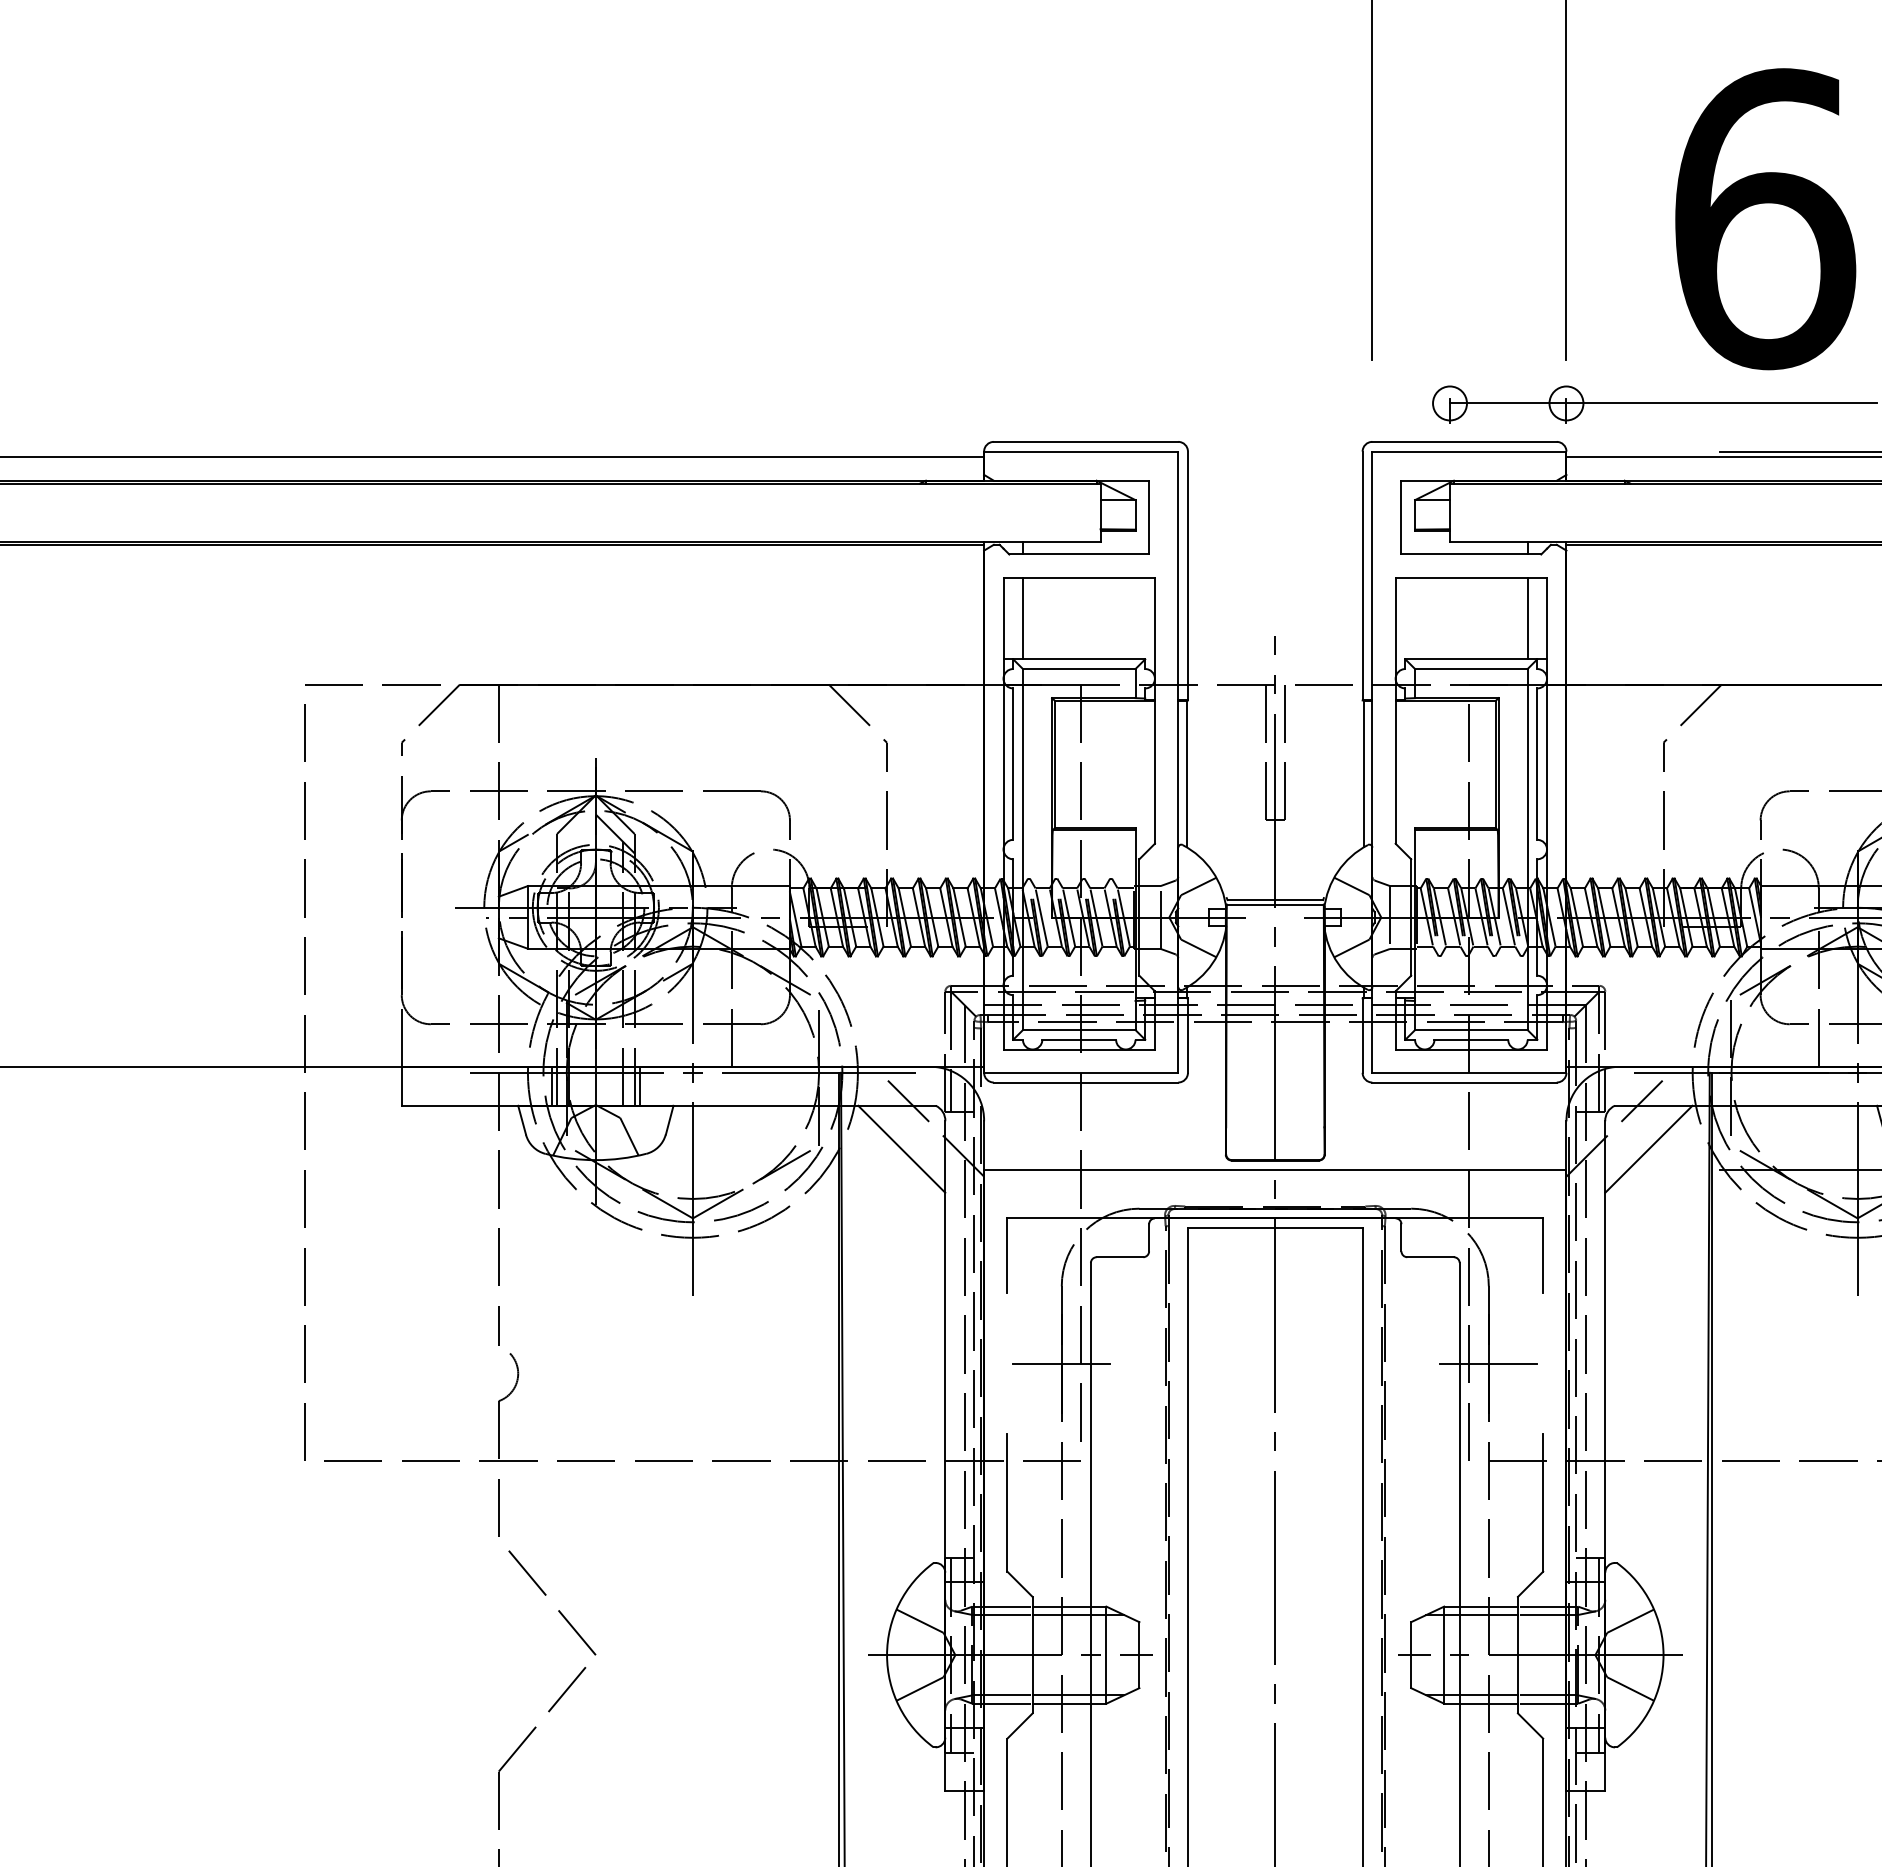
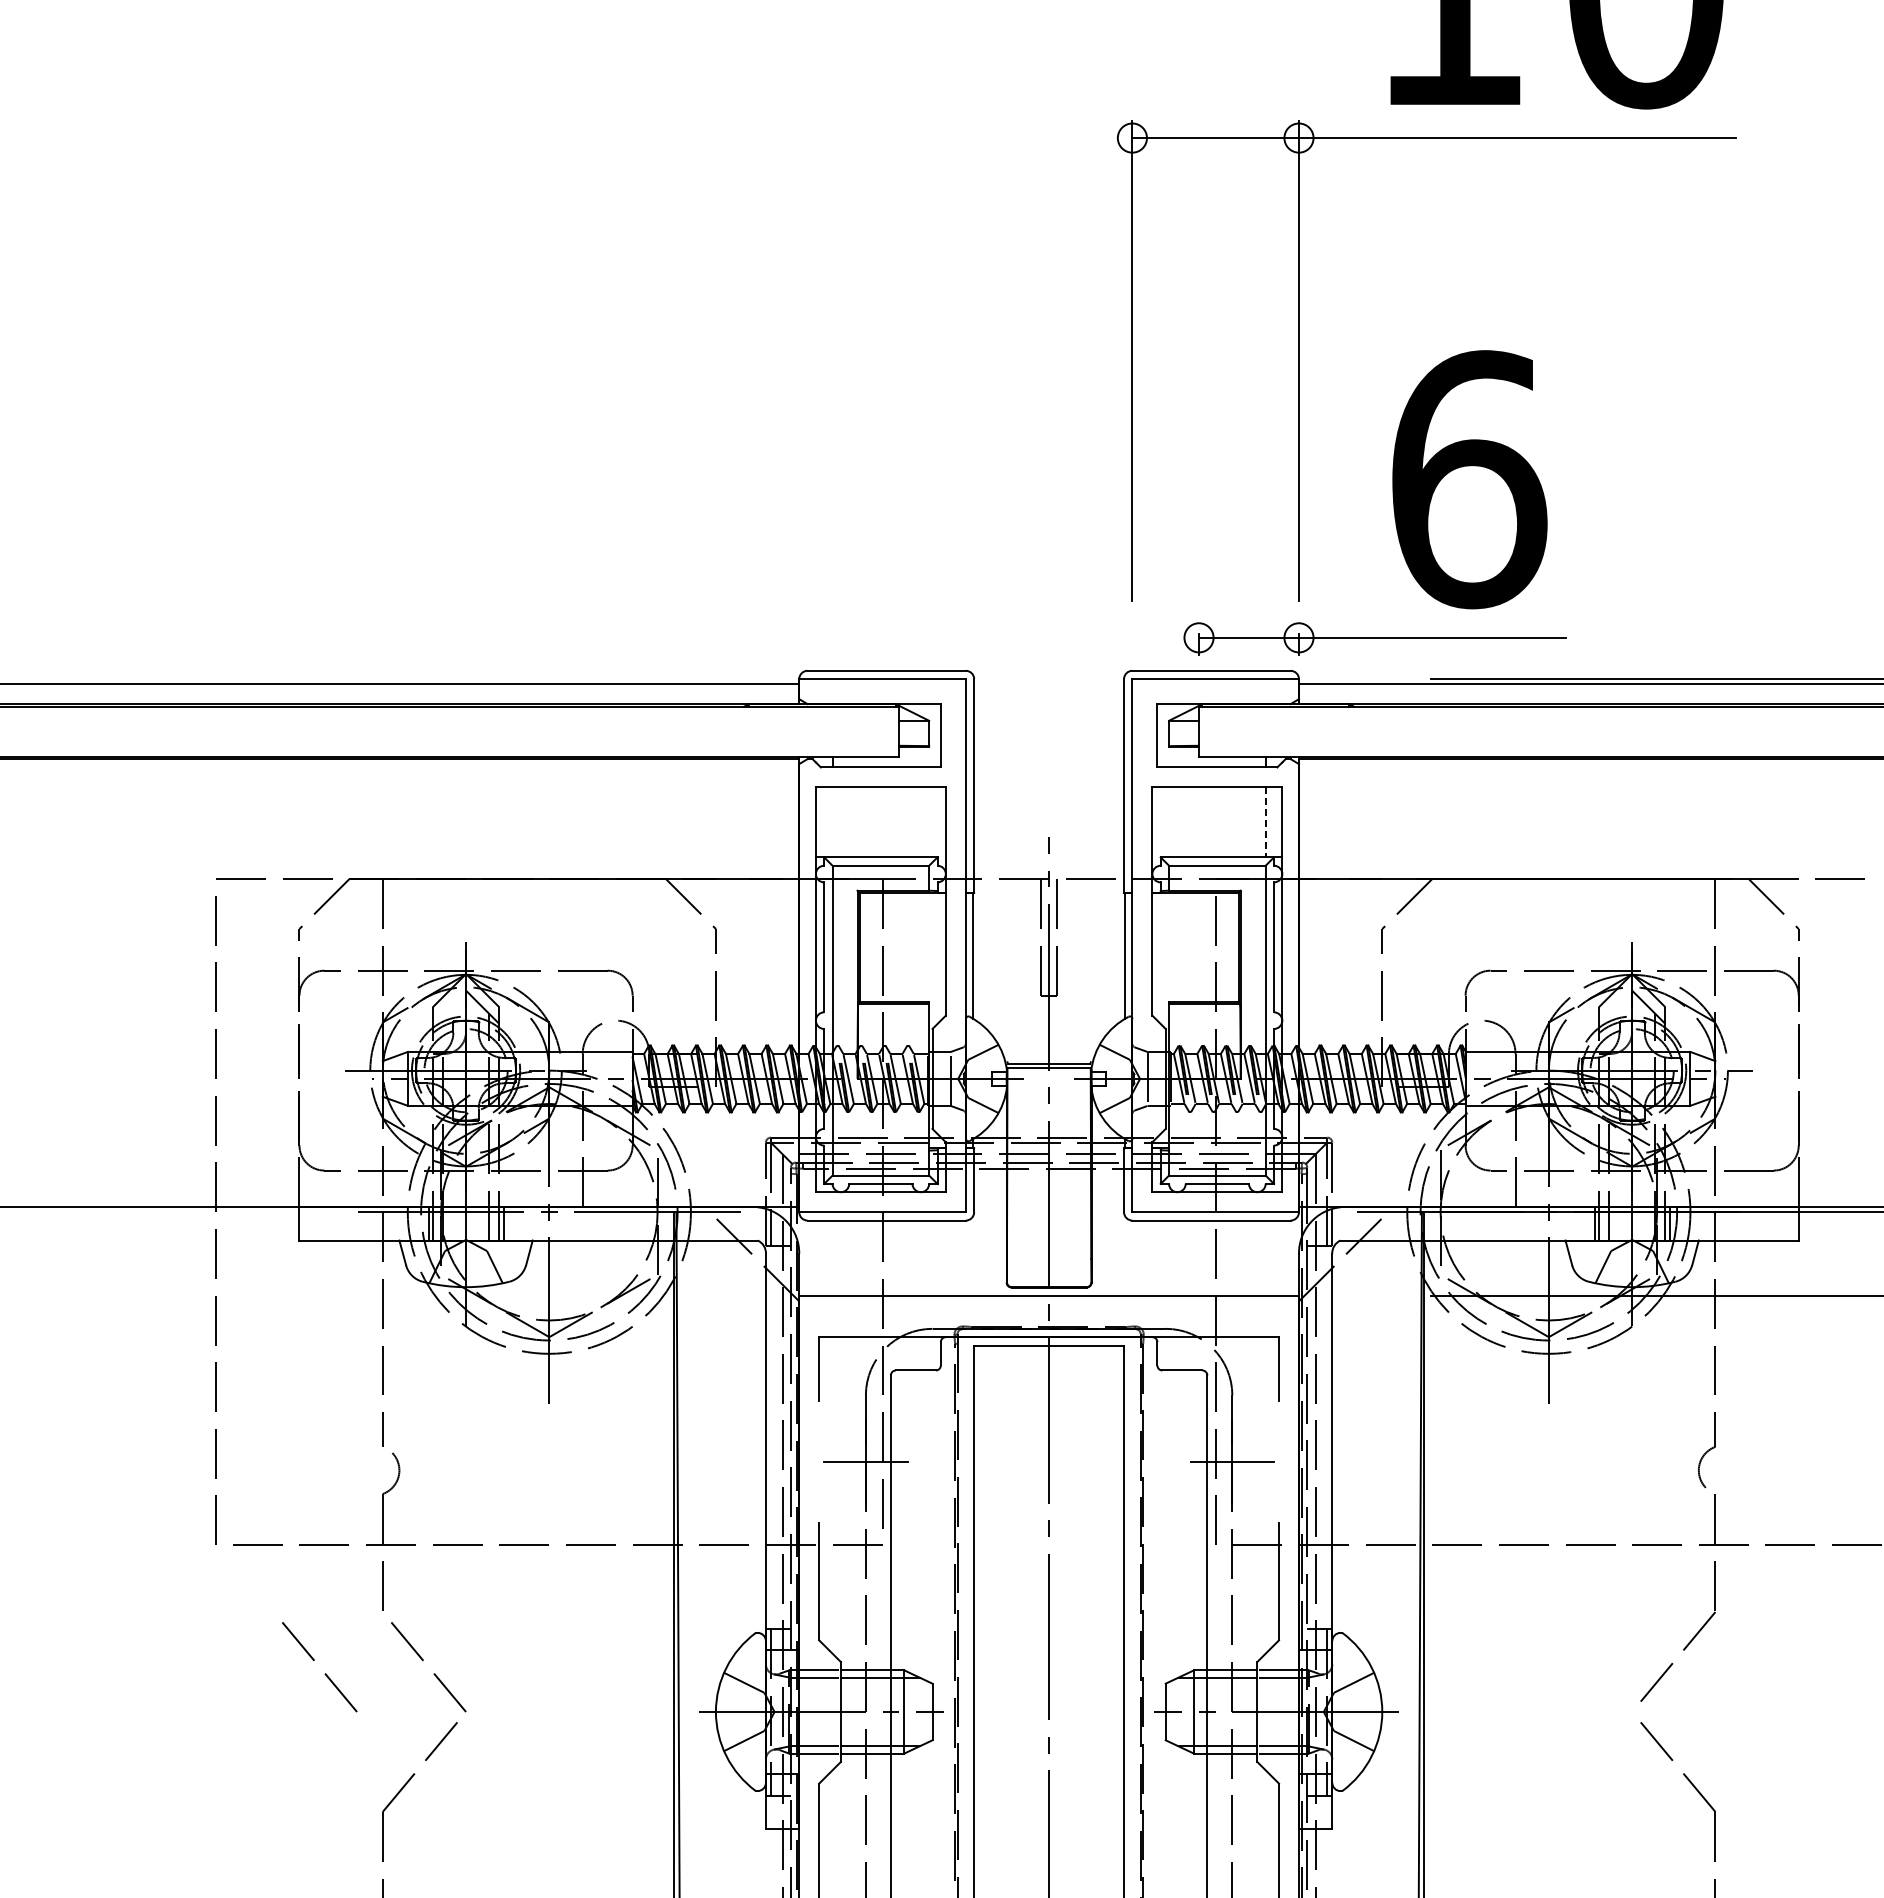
line: (1022, 618) -> (832, 822), removed
line: (1527, 618) -> (1265, 822), solid -> dashed
line: (901, 1148) -> (728, 1277), removed
line: (1648, 1148) -> (1369, 1277), removed
line: (418, 1596) -> (313, 1661), added

